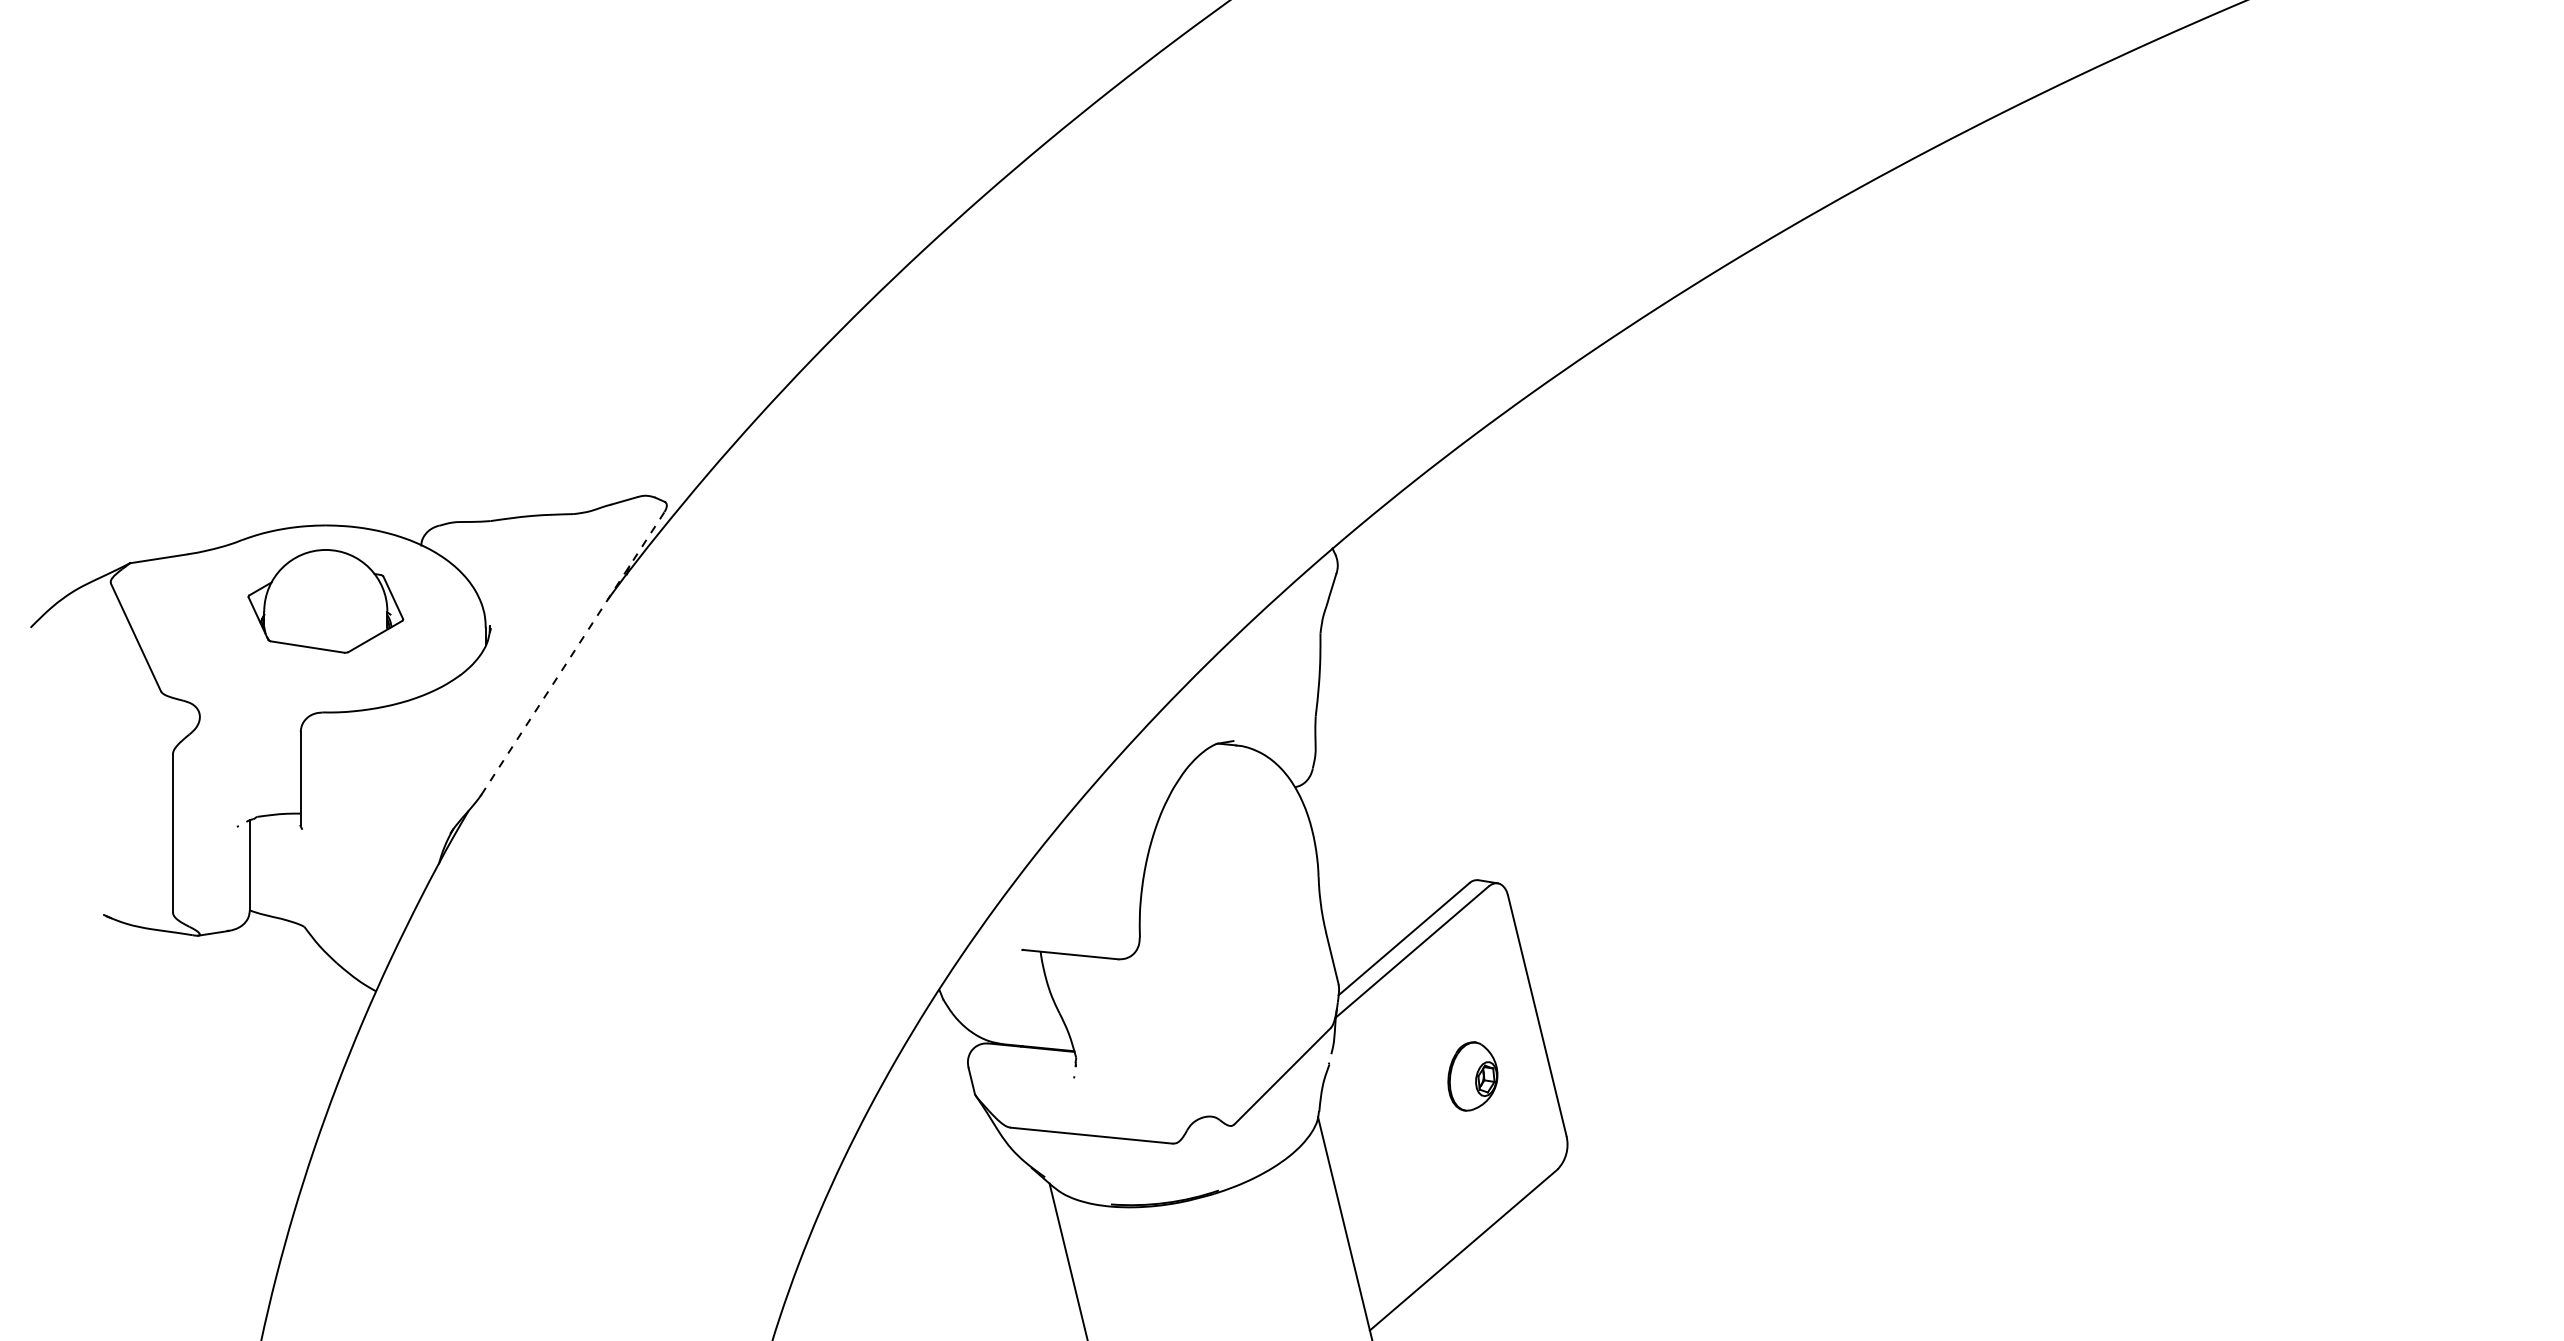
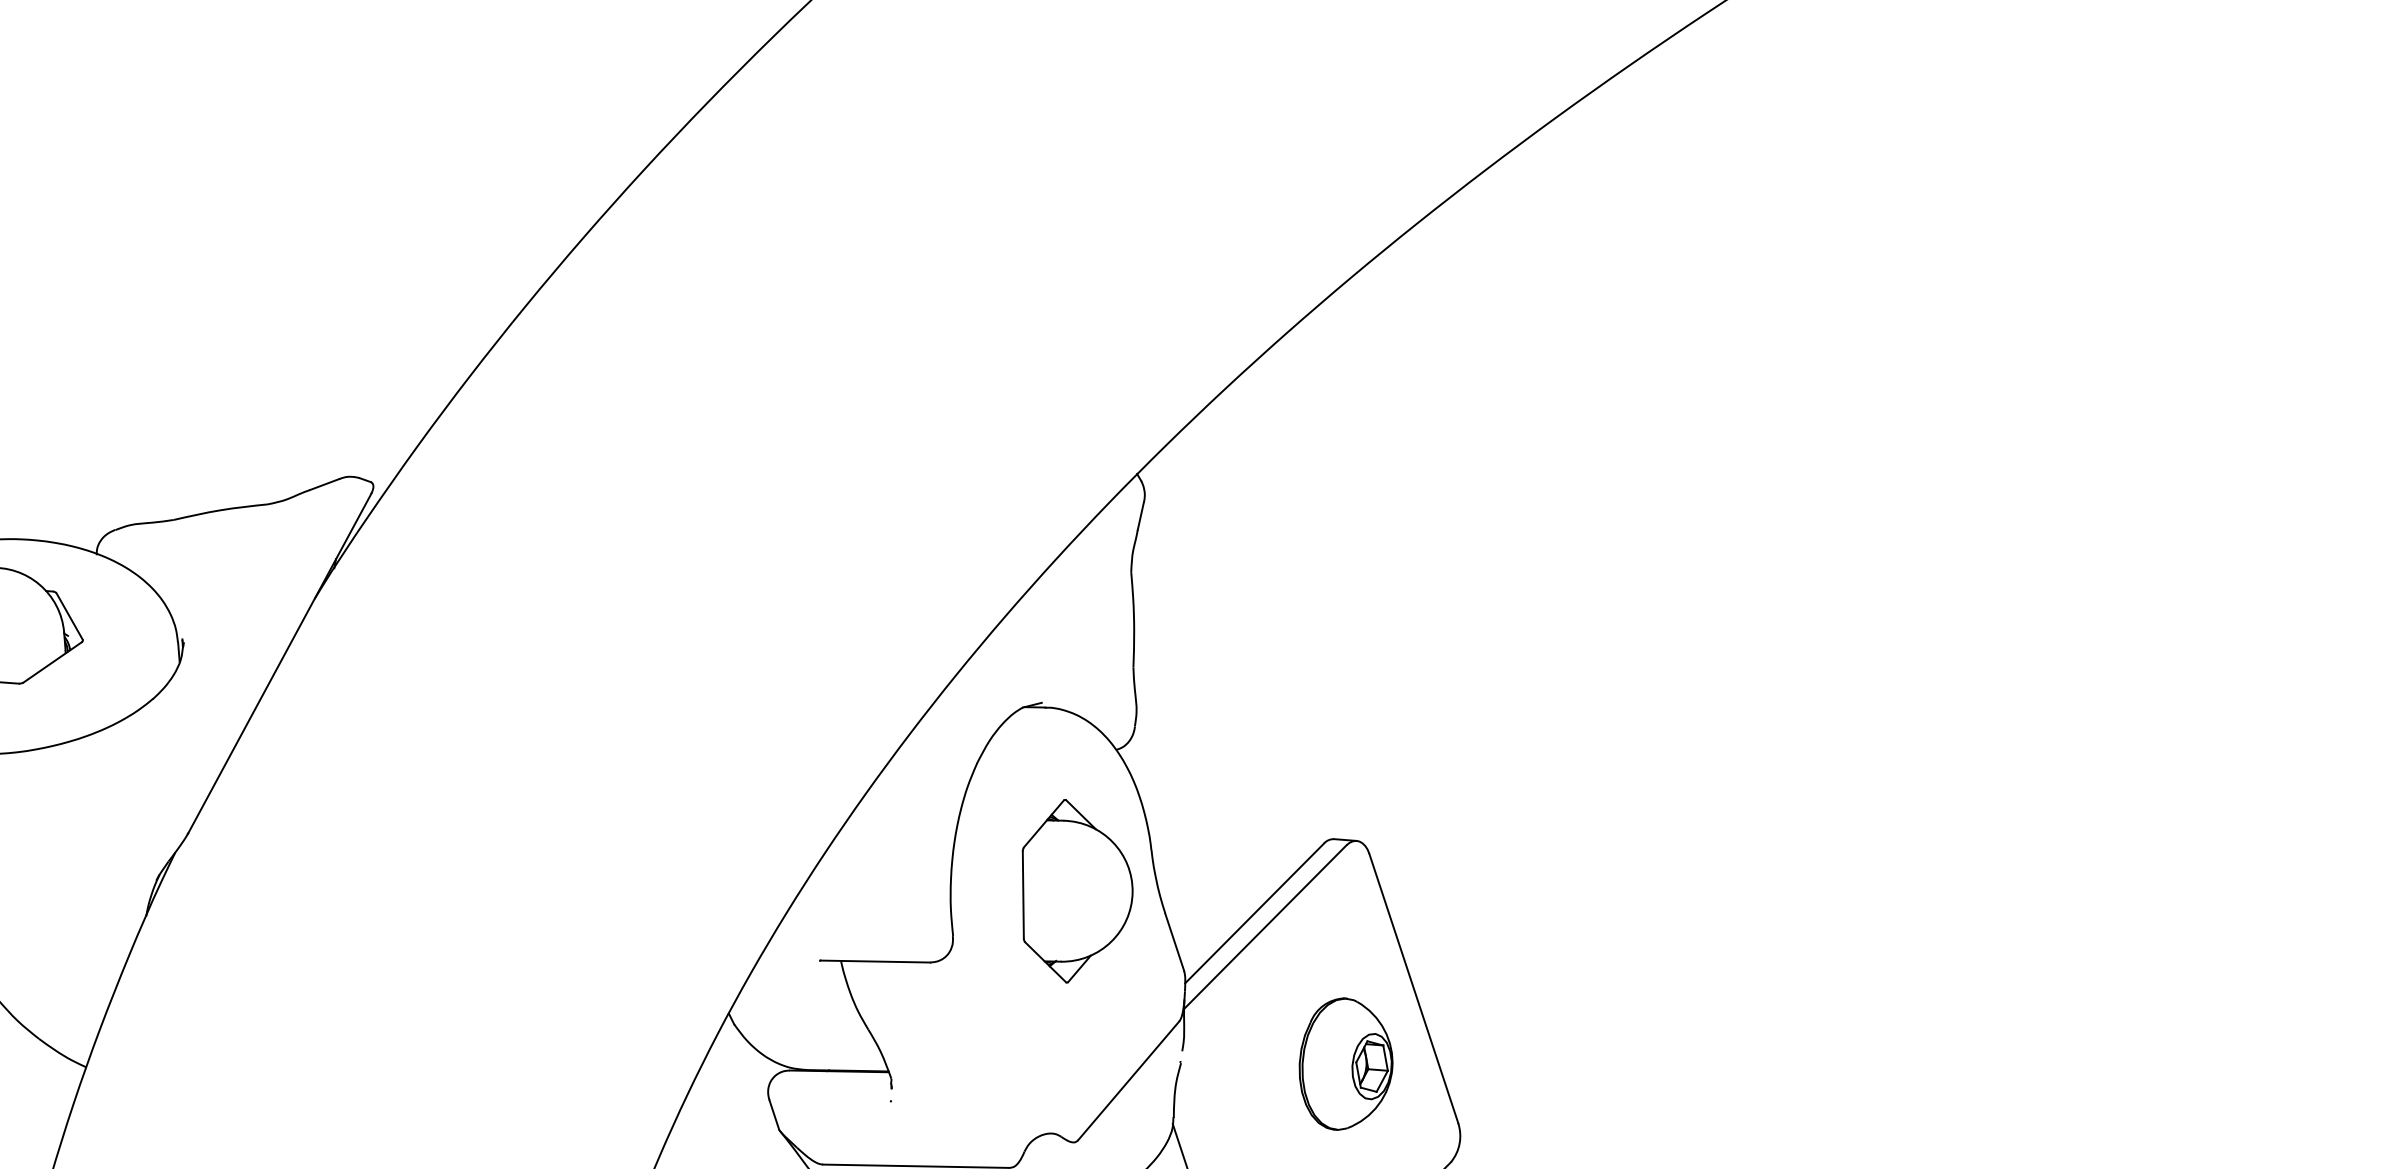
line: (573, 653) -> (280, 663), dashed -> solid
part: (1250, 906) -> (1076, 890), added
part: (1472, 1076) -> (1345, 1063), size x1.67

